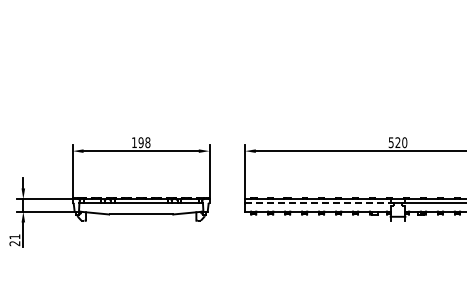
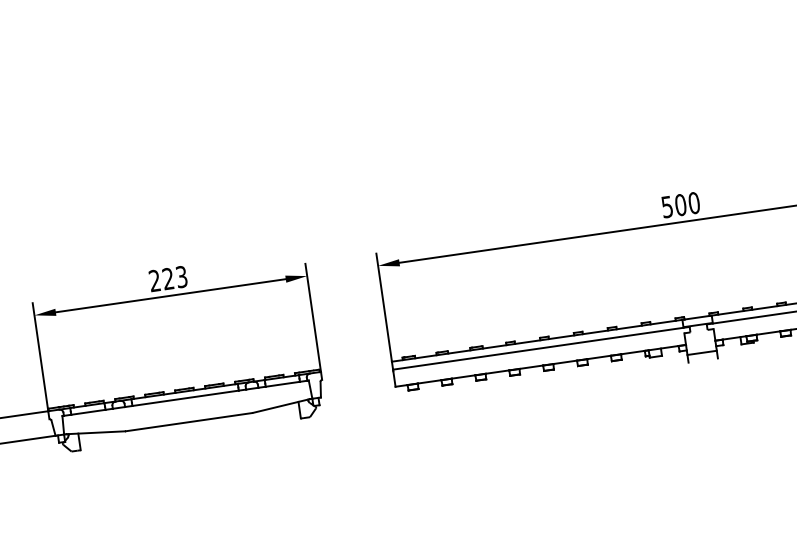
text: (140, 142) -> (166, 278), 198 -> 223
text: (397, 142) -> (679, 204), 520 -> 500
line: (317, 203) -> (537, 349), dashed -> solid

